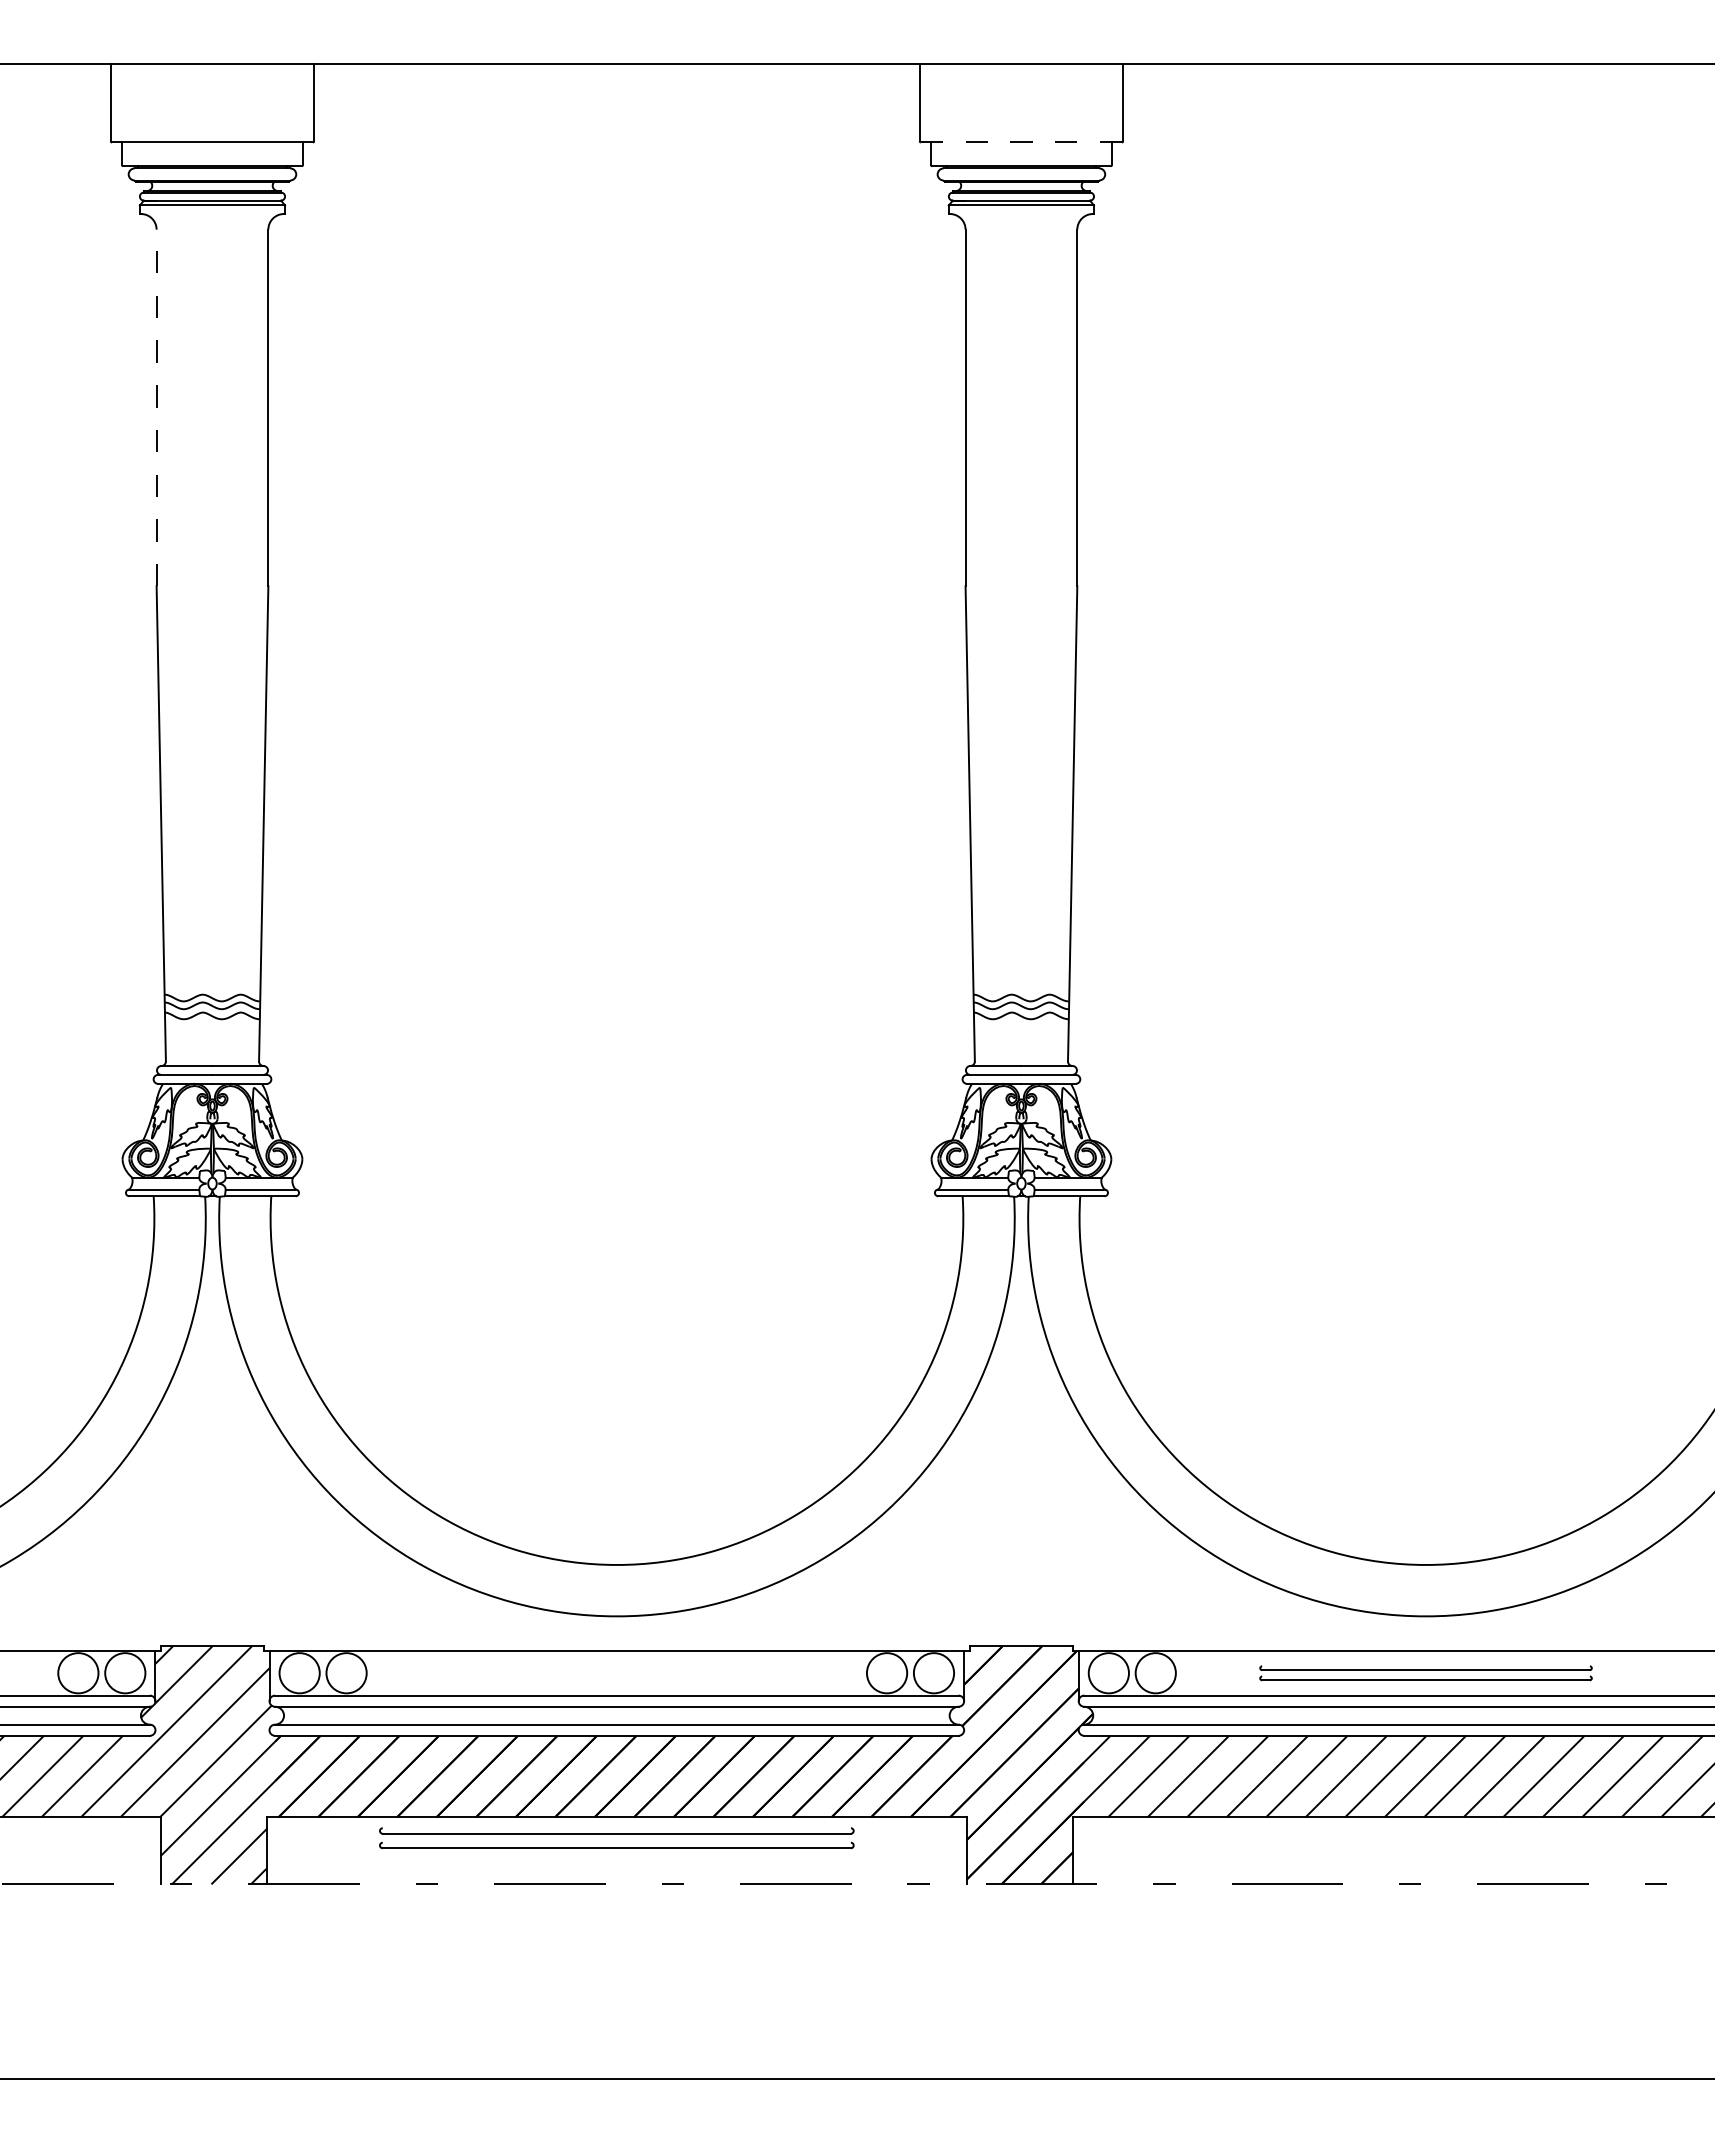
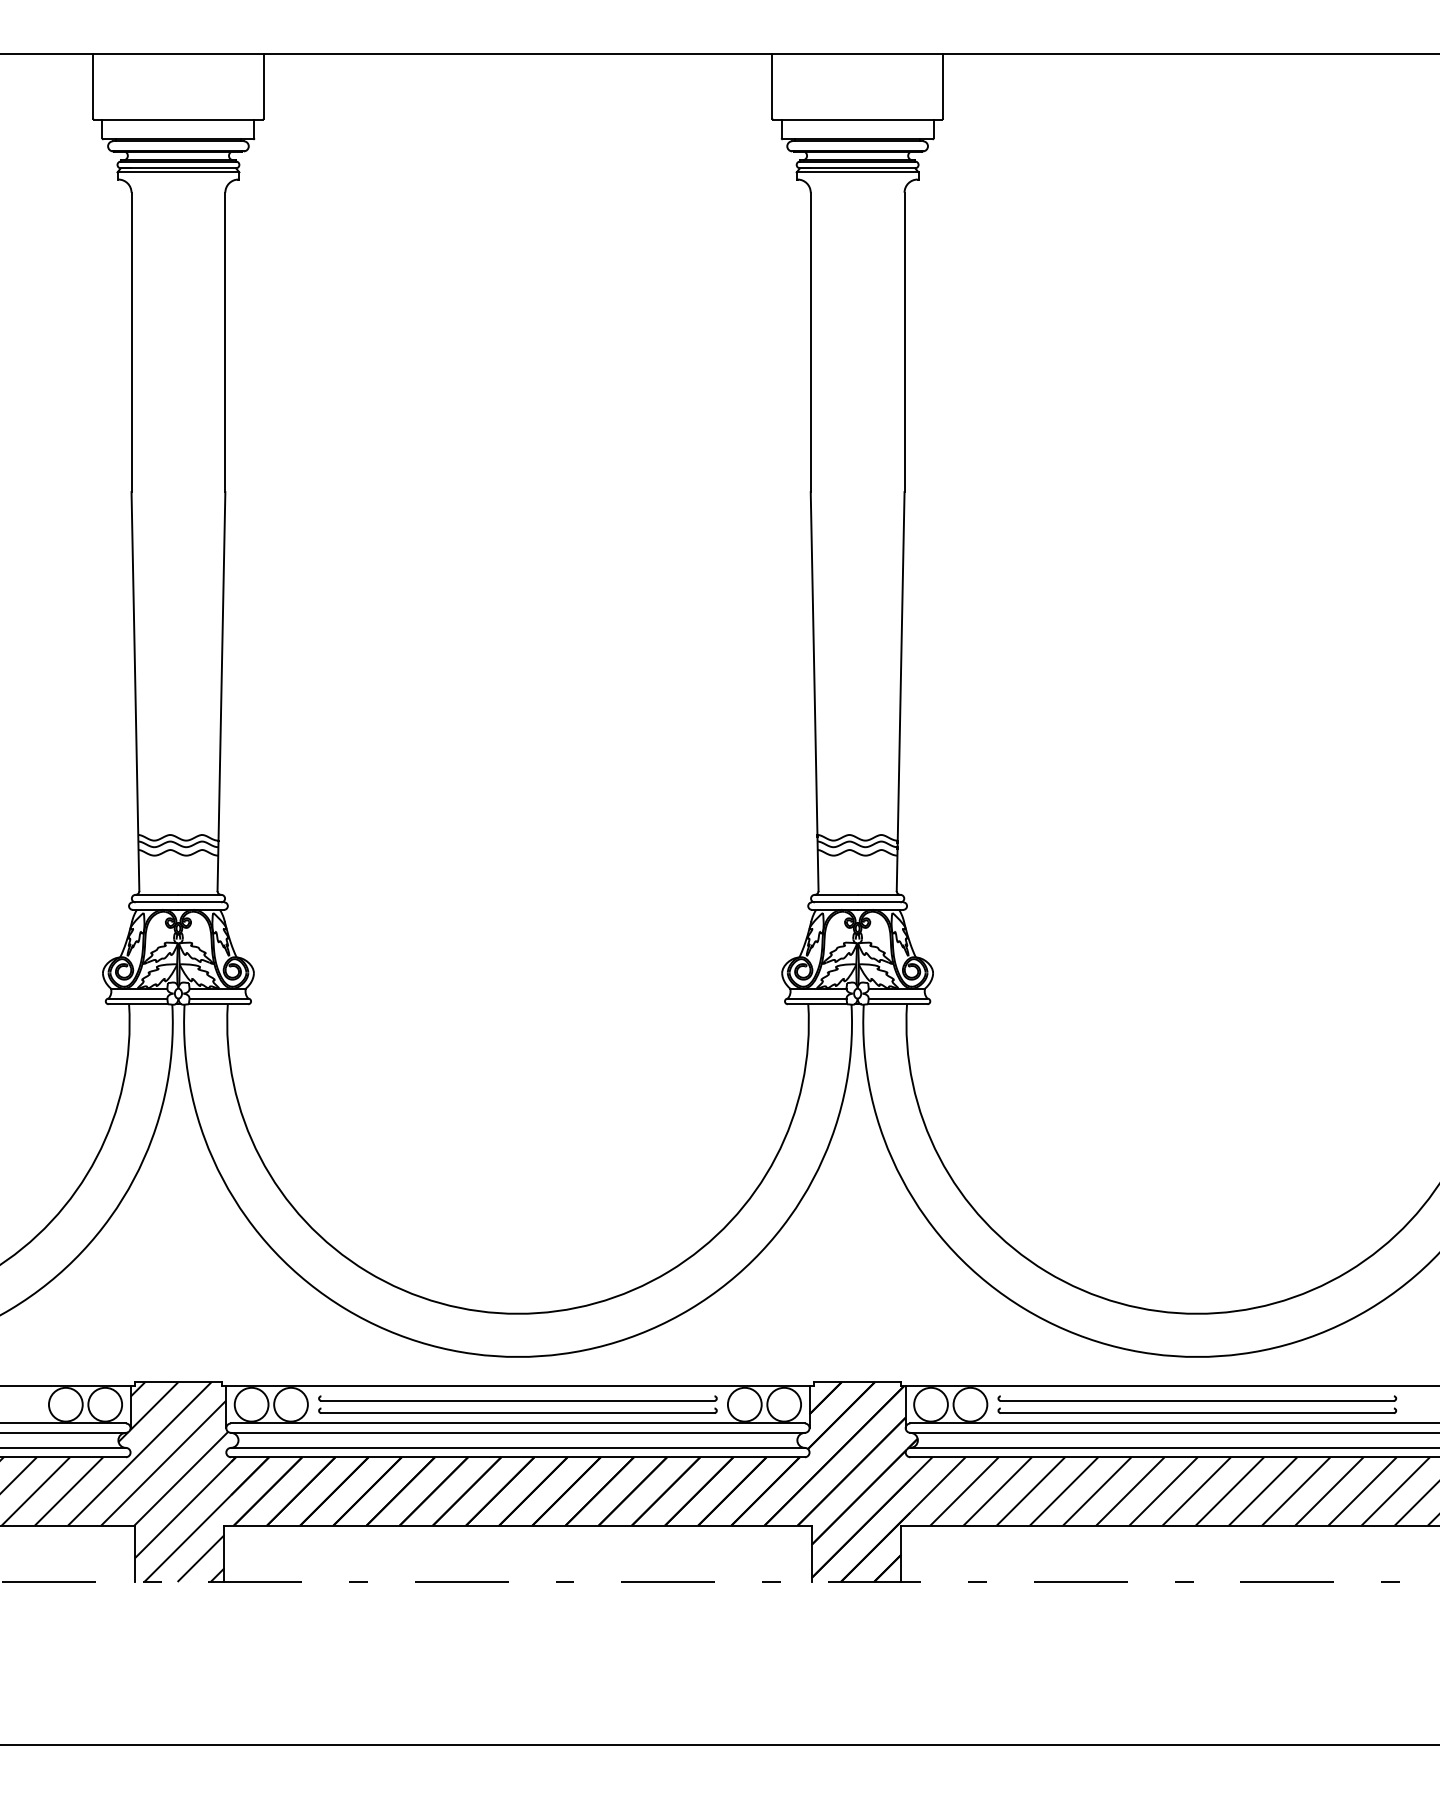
line: (1021, 142) -> (857, 119), dashed -> solid
line: (156, 407) -> (131, 342), dashed -> solid
part: (1425, 1673) -> (1196, 1404), size x1.43
part: (616, 1838) -> (517, 1404), moved

